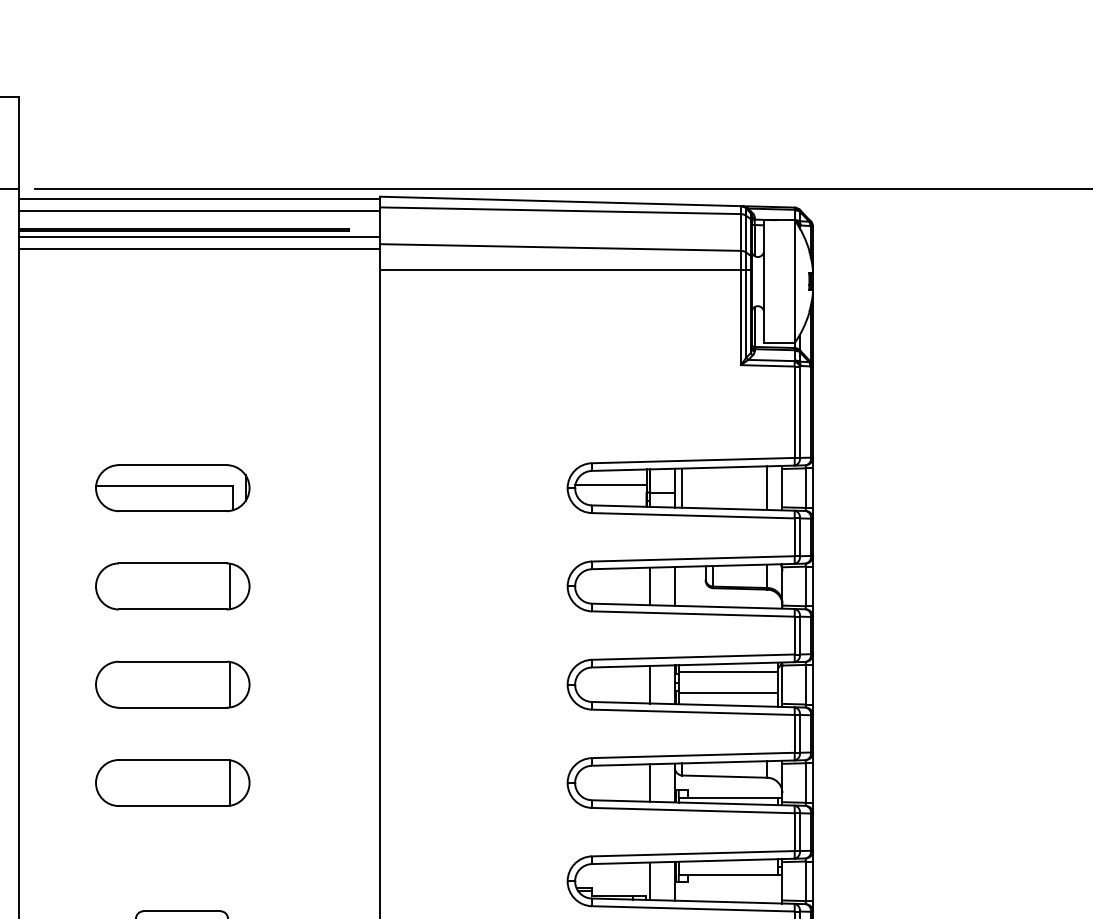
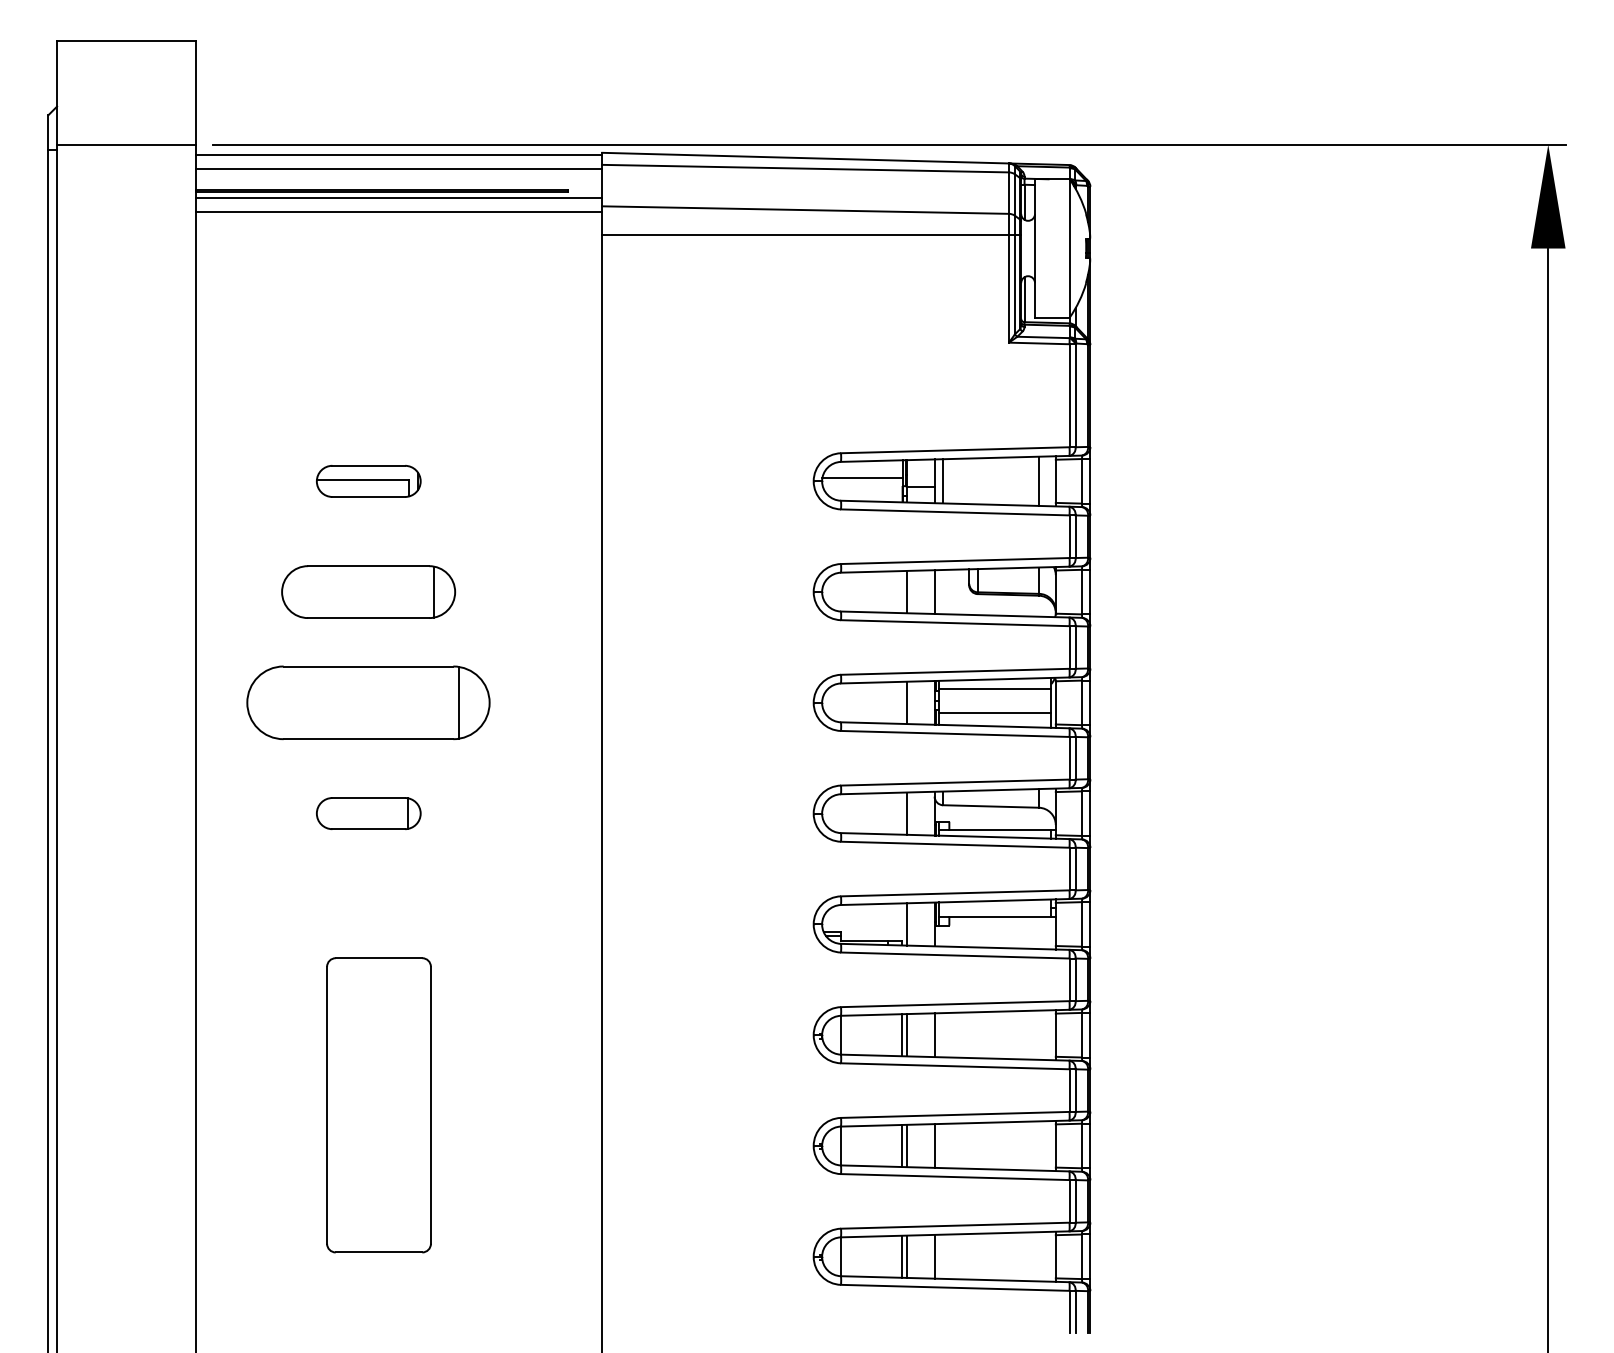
part: (172, 488) -> (368, 481), size x0.6
part: (172, 684) -> (368, 702), size x1.4
part: (172, 782) -> (368, 813), size x0.6

